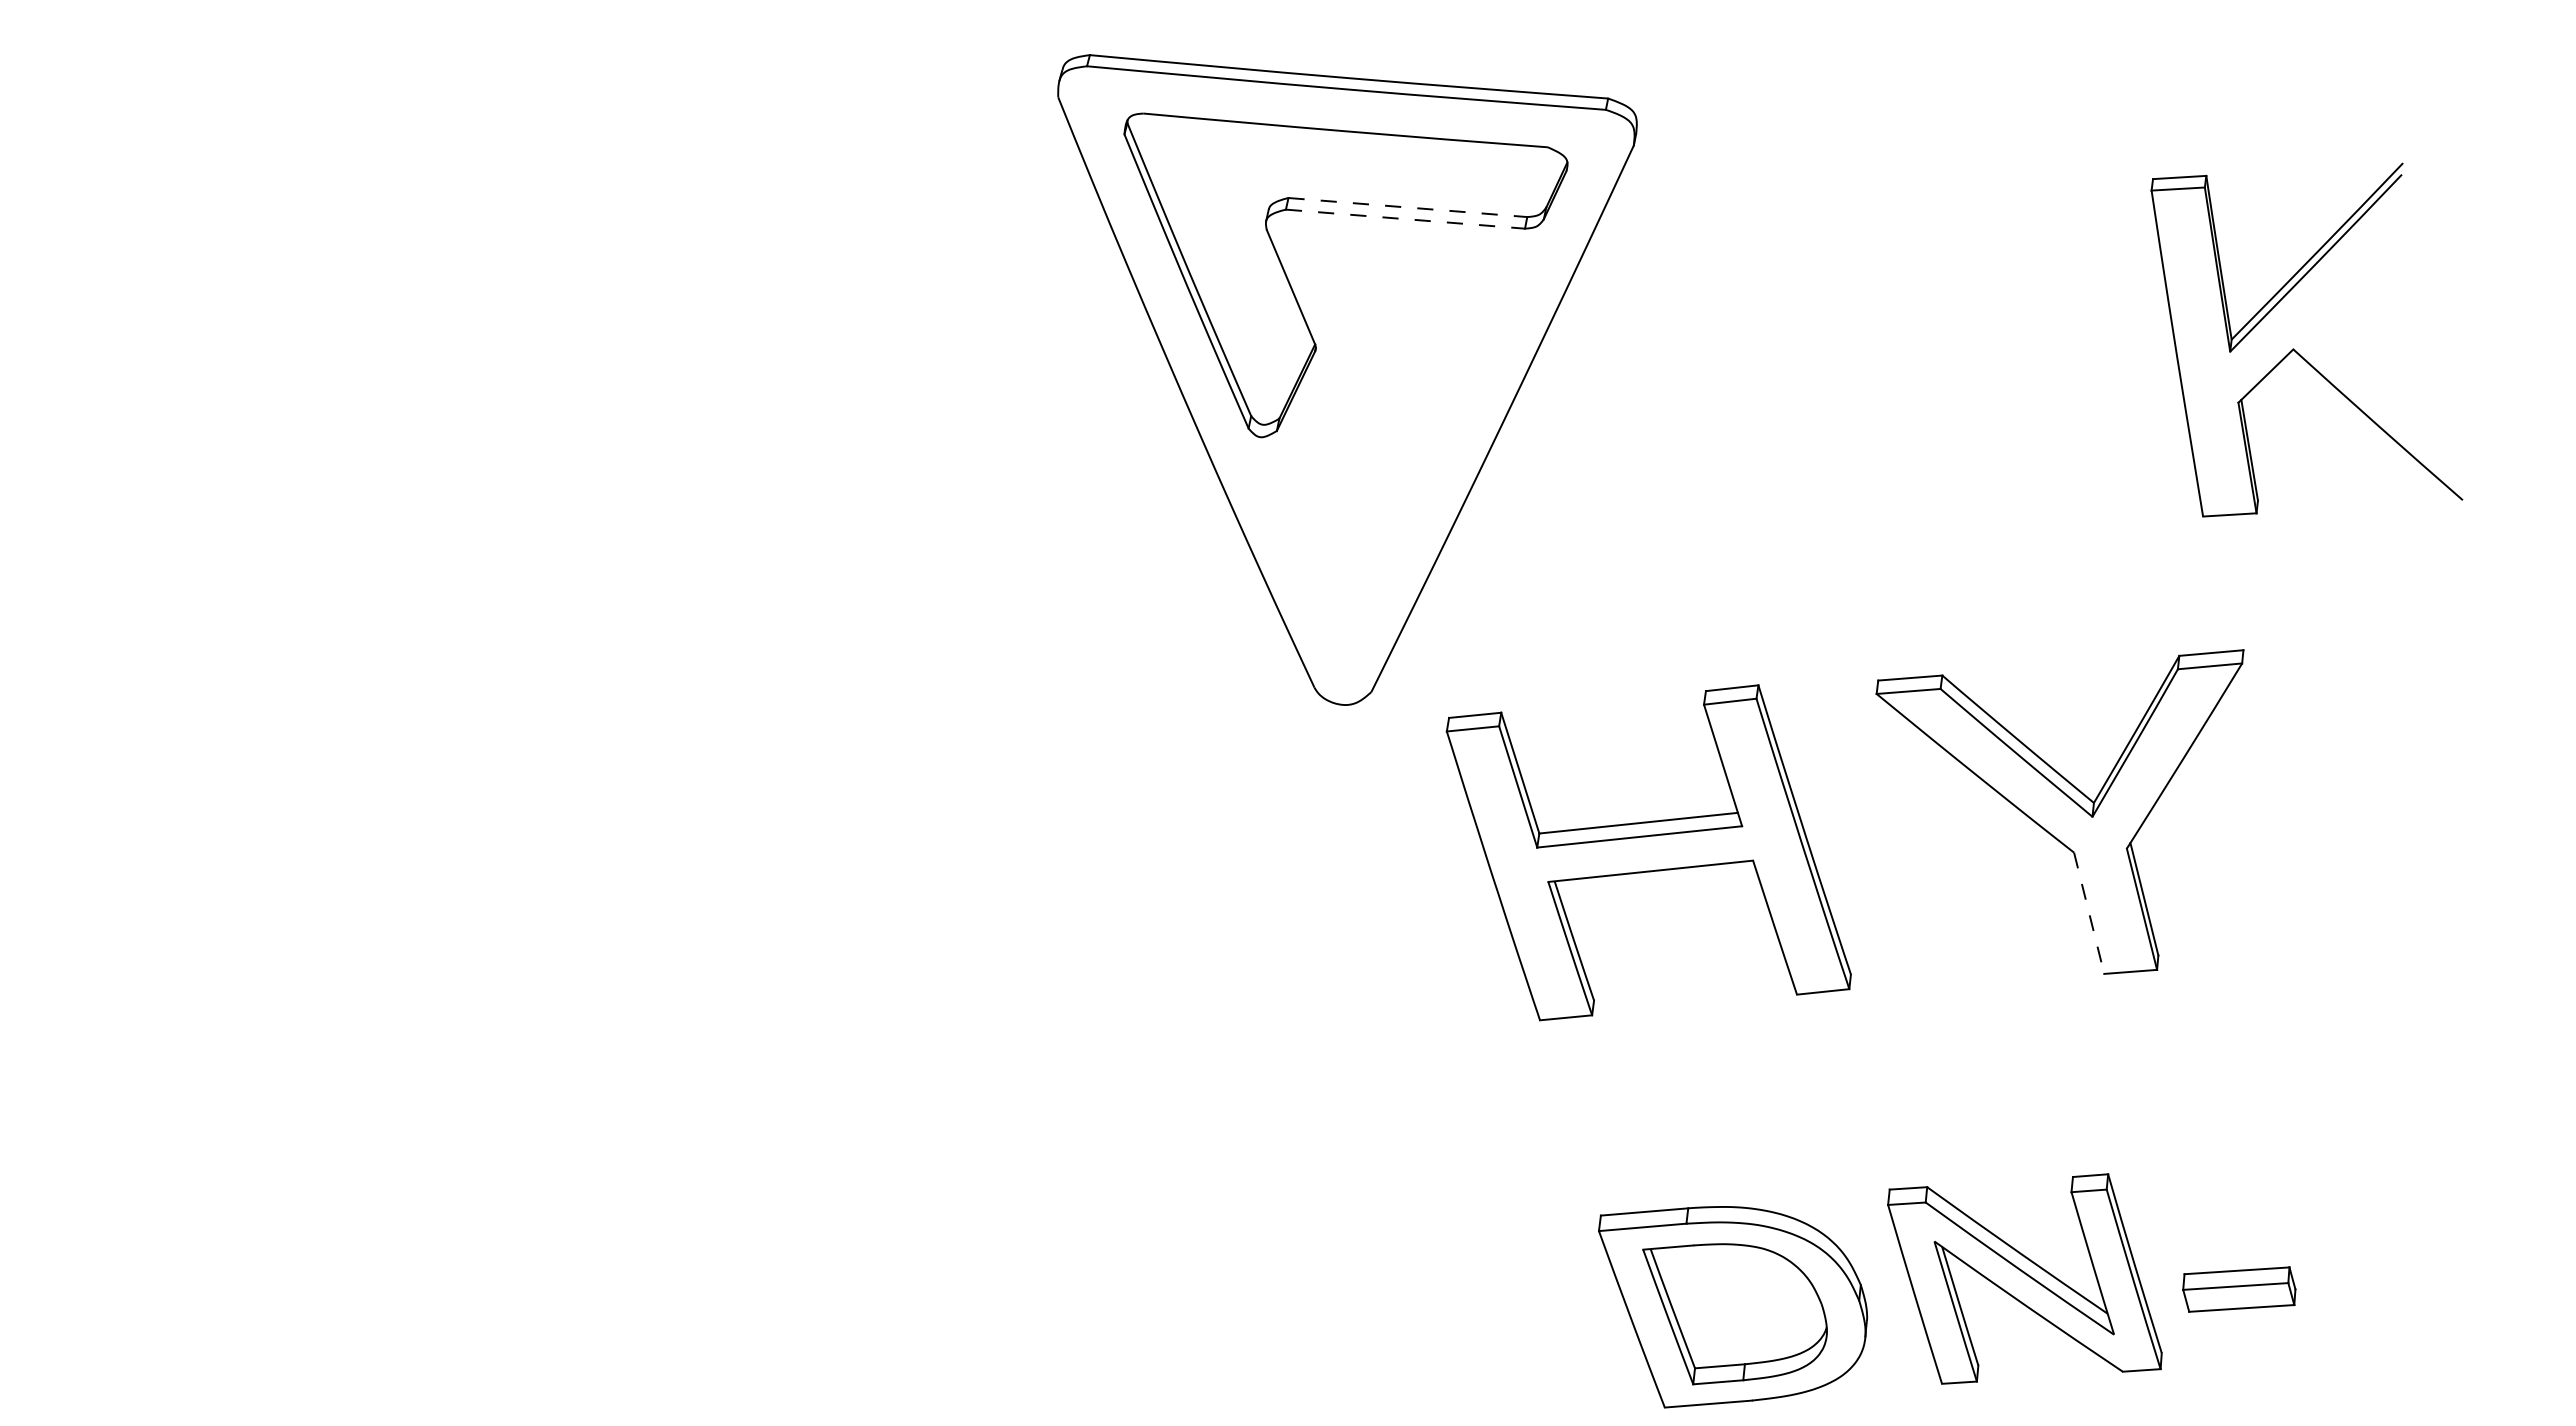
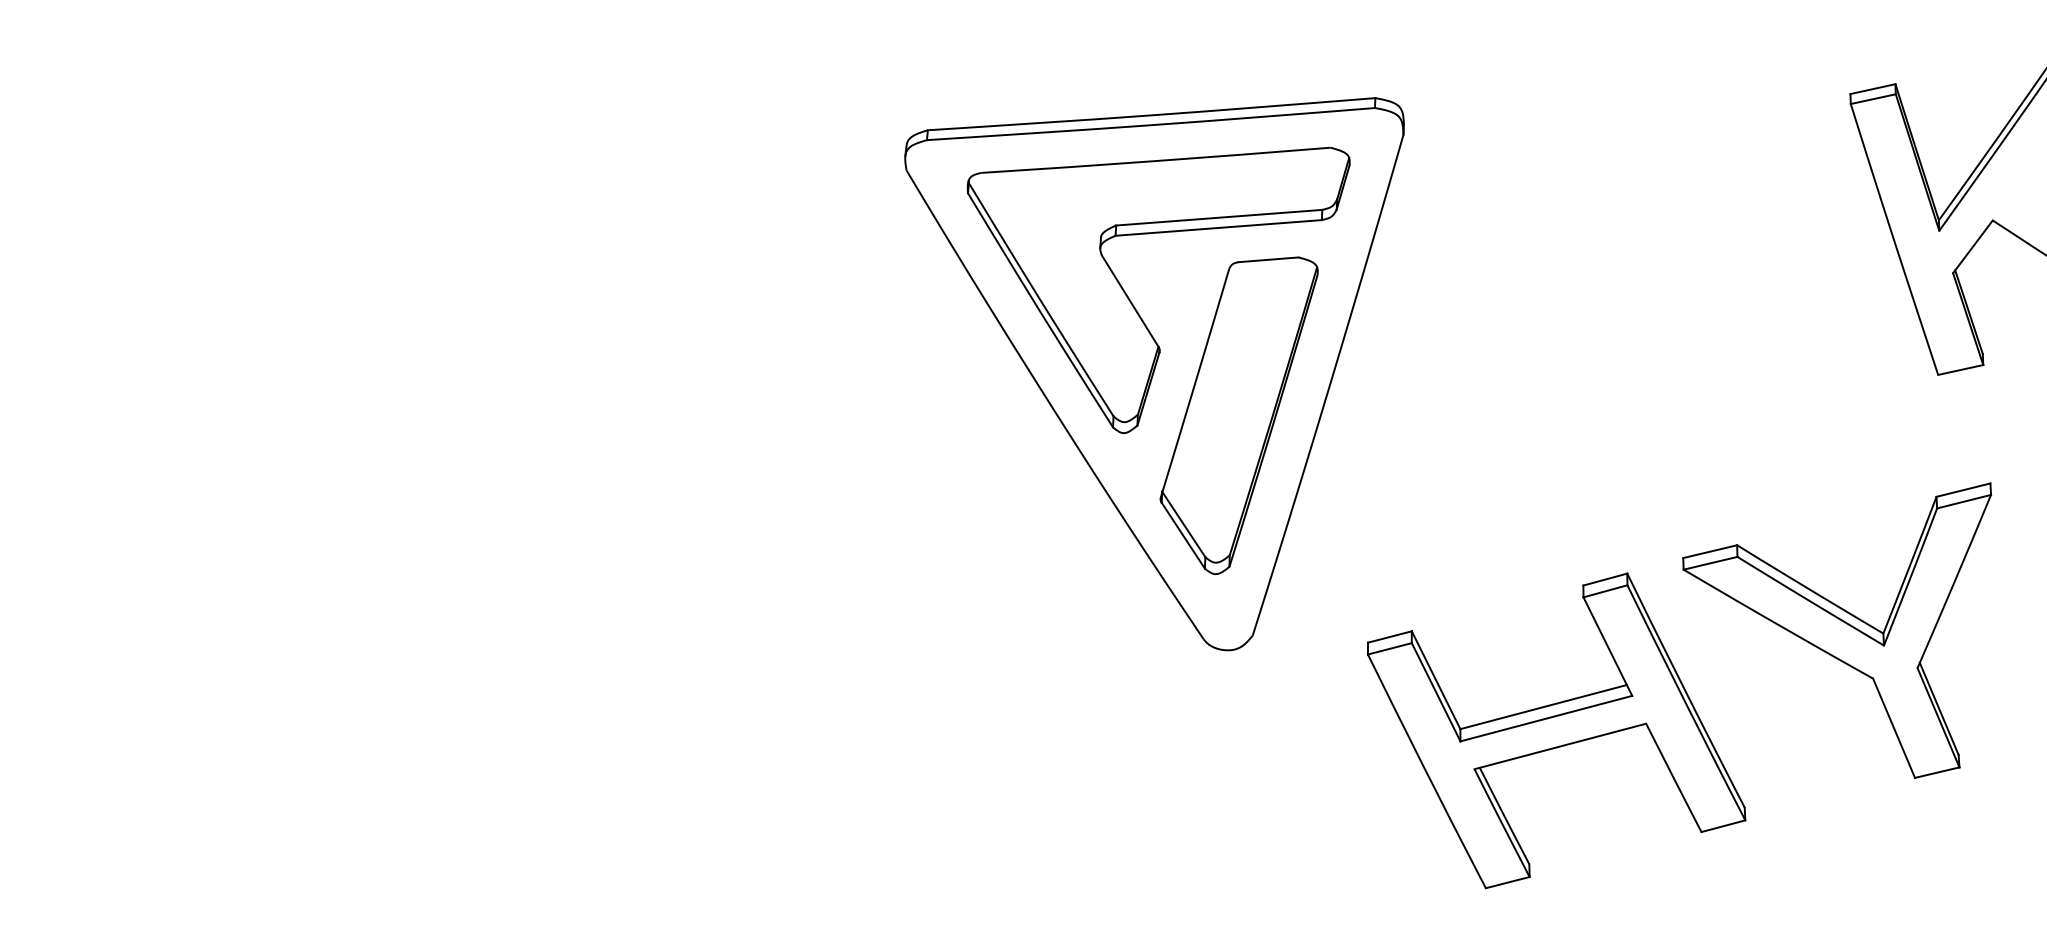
line: (1407, 207) -> (1218, 217), dashed -> solid
line: (1405, 219) -> (1218, 228), dashed -> solid
part: (1400, 438) -> (1243, 415), added
part: (1648, 852) -> (1555, 730), moved
line: (2089, 913) -> (1894, 728), dashed -> solid

